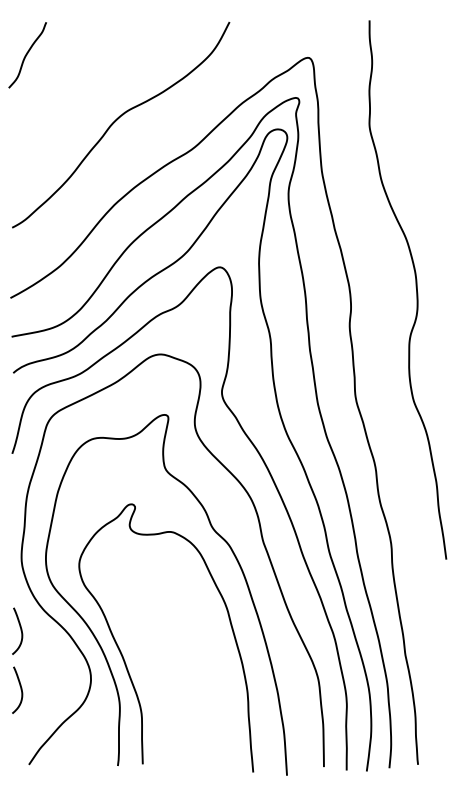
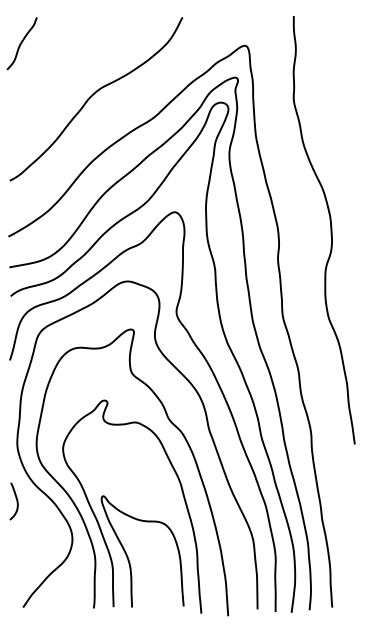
curve: (20, 689) -> (16, 547), removed
curve: (161, 701) -> (128, 557), added

